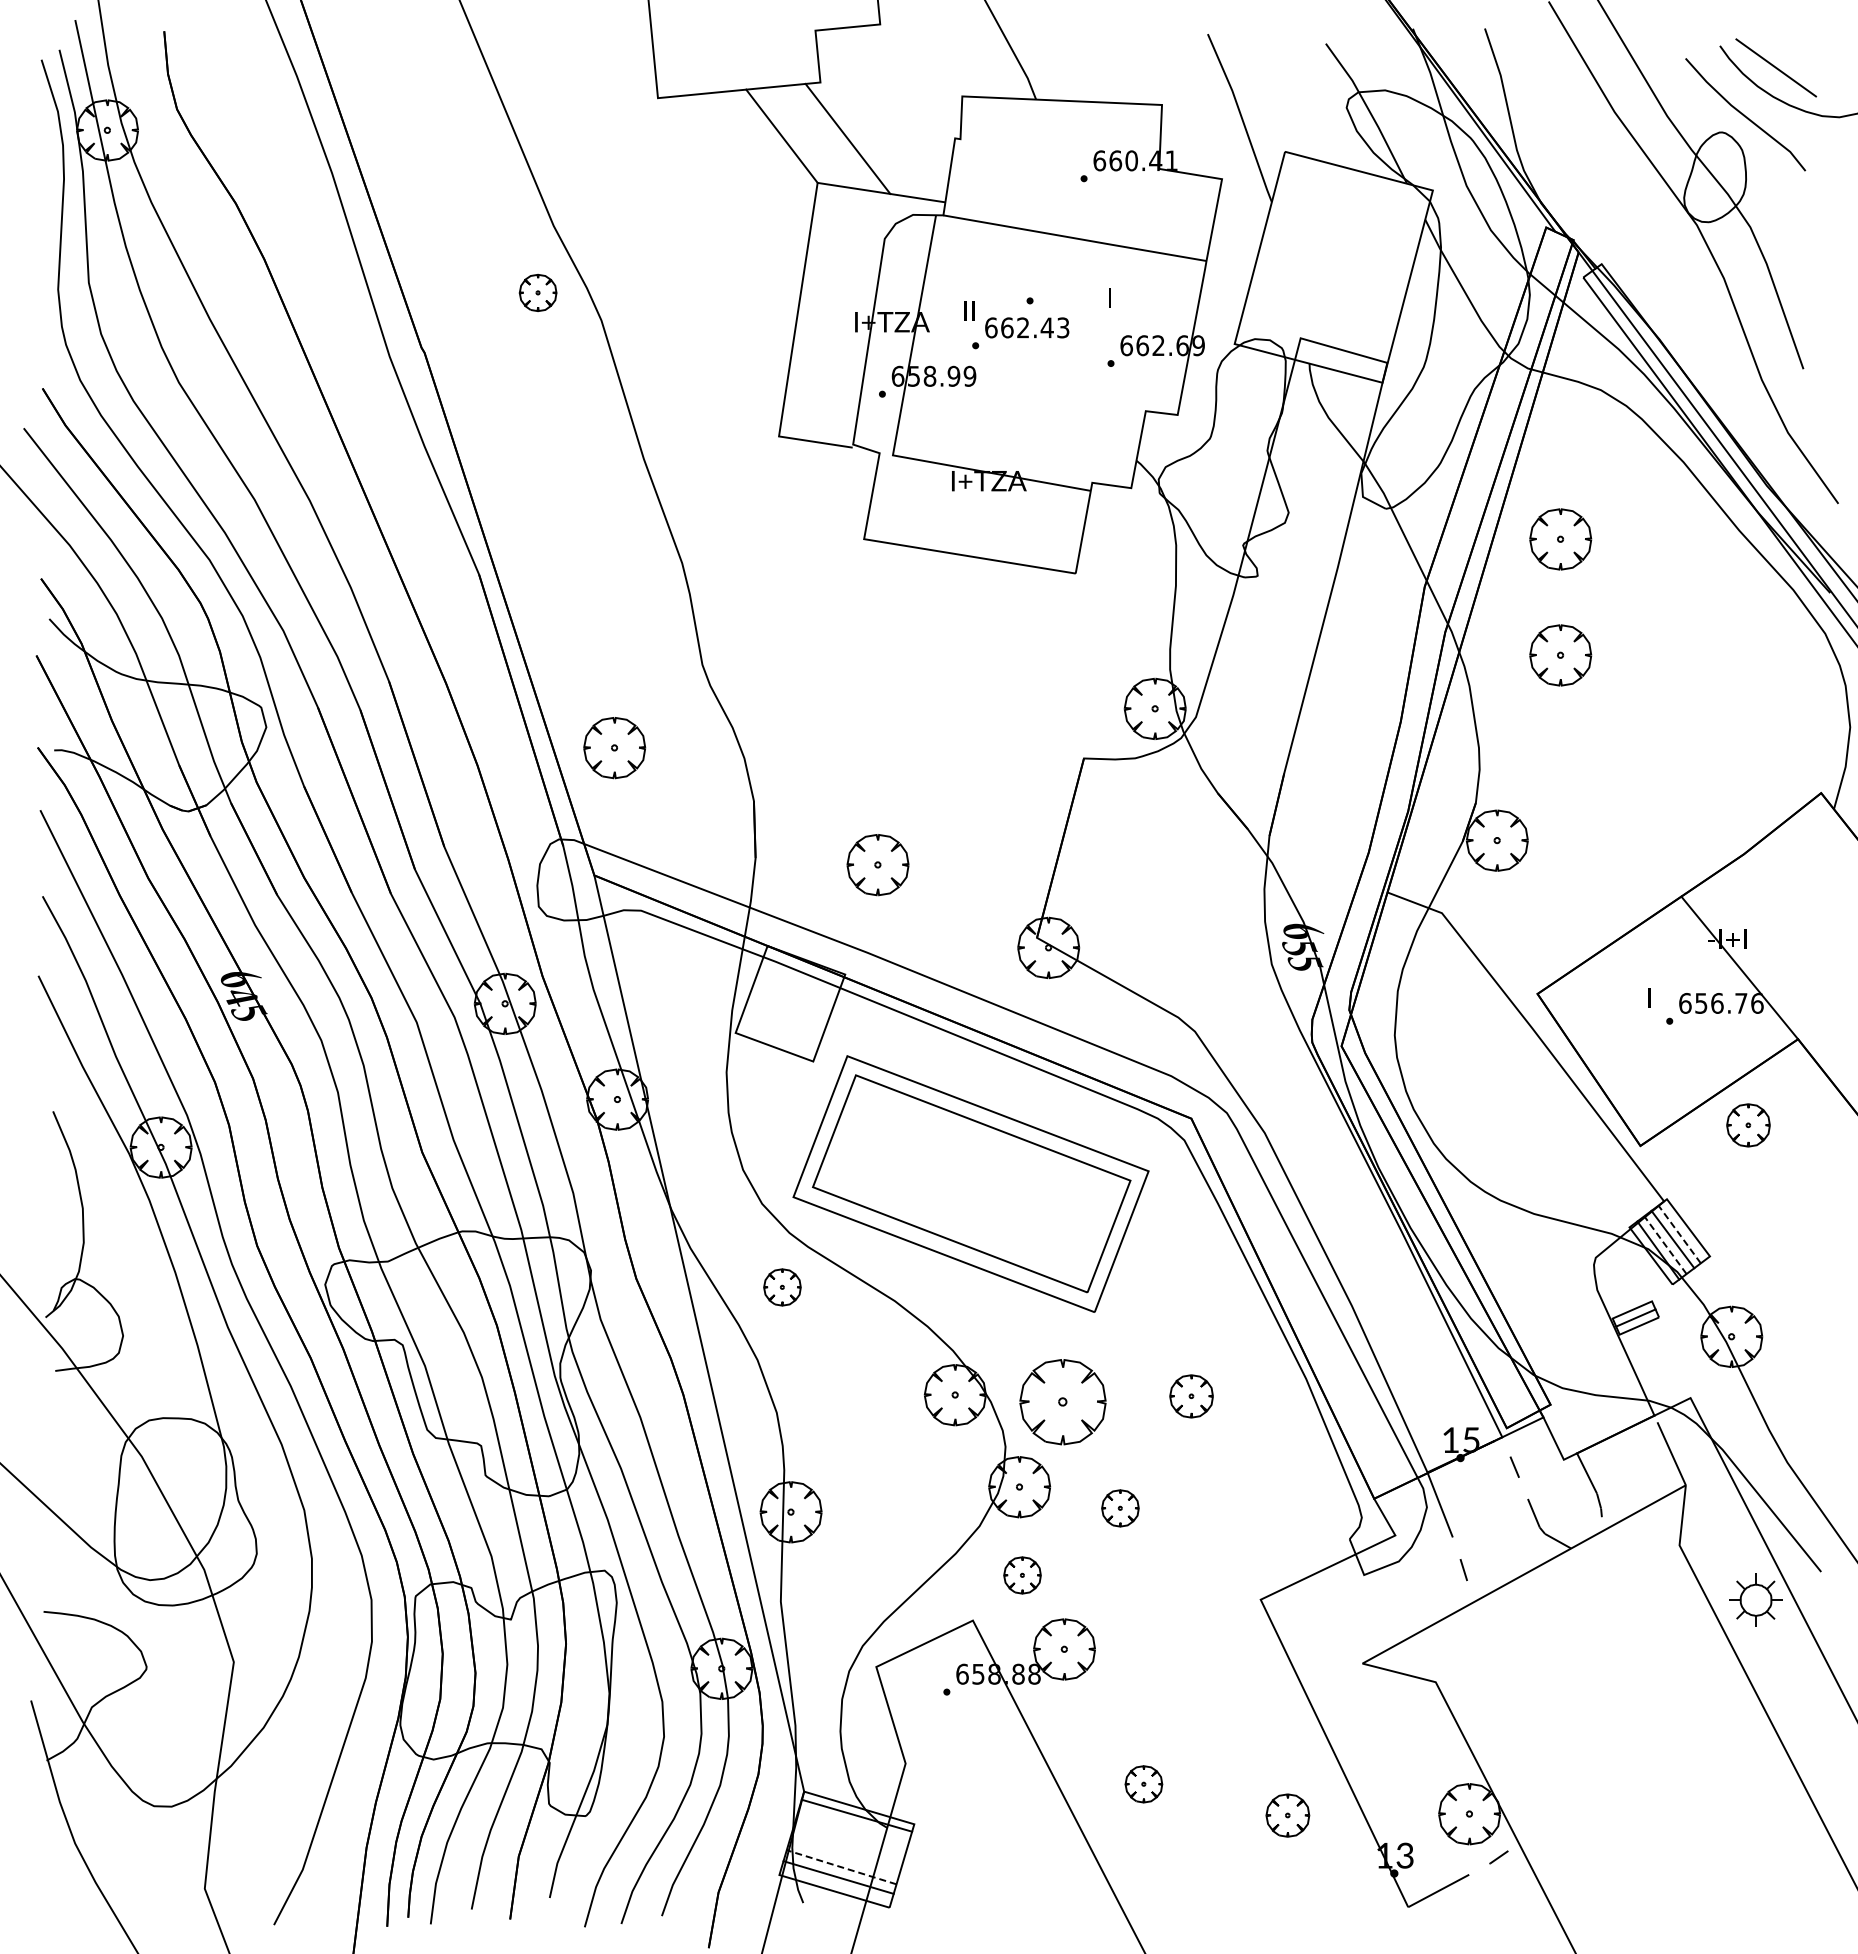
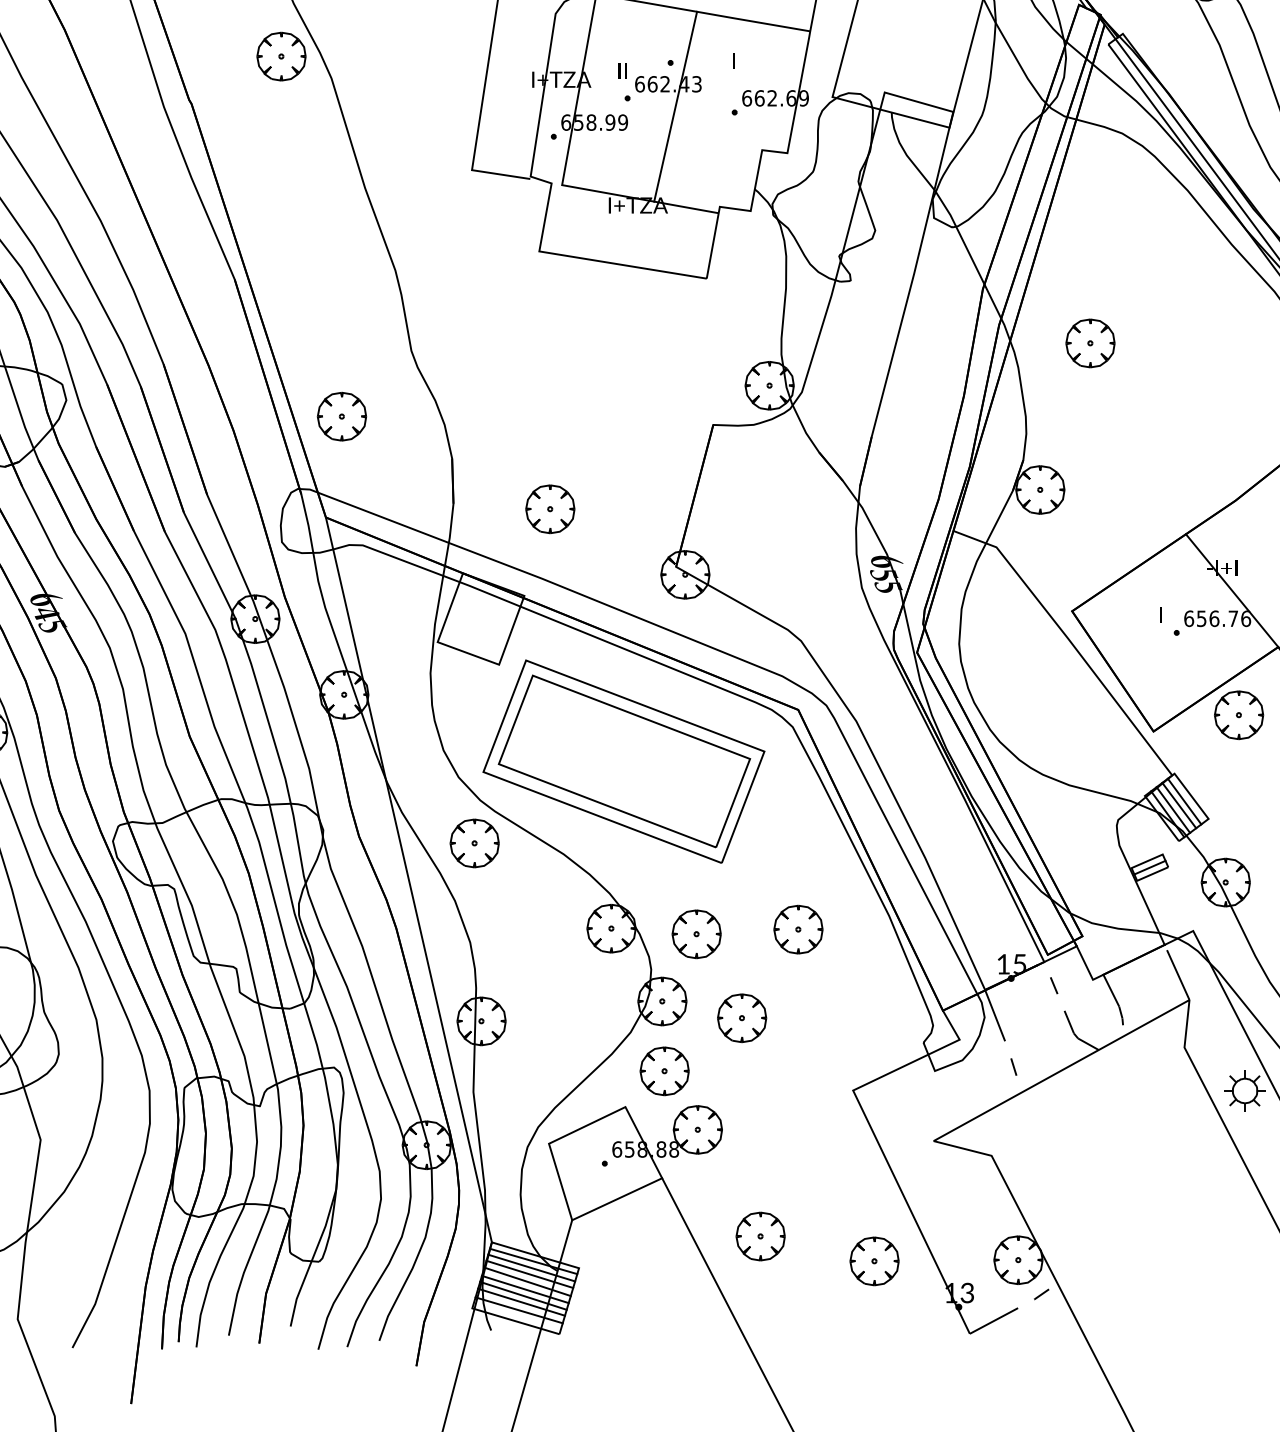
part: (537, 292) -> (280, 56), size x1.67
line: (1036, 356) -> (675, 106), added
part: (1560, 539) -> (1090, 251), removed
part: (1748, 1125) -> (1239, 715), size x1.43
line: (1679, 1234) -> (1184, 801), dashed -> solid
line: (1665, 1245) -> (1173, 810), dashed -> solid
part: (782, 1287) -> (474, 843), size x1.67
part: (1191, 1396) -> (798, 929), size x1.43
part: (1062, 1402) -> (696, 934), size x0.71
part: (1120, 1508) -> (742, 1018), size x1.67
part: (1022, 1575) -> (664, 1071), size x1.67
line: (962, 1736) -> (617, 1198), added
part: (1143, 1784) -> (760, 1236), size x1.67
part: (1287, 1815) -> (874, 1261), size x1.43
line: (854, 1823) -> (531, 1267), added
line: (851, 1831) -> (529, 1273), added
line: (848, 1841) -> (526, 1281), added
line: (846, 1850) -> (525, 1288), added
line: (843, 1858) -> (523, 1295), added
line: (841, 1867) -> (521, 1302), dashed -> solid

